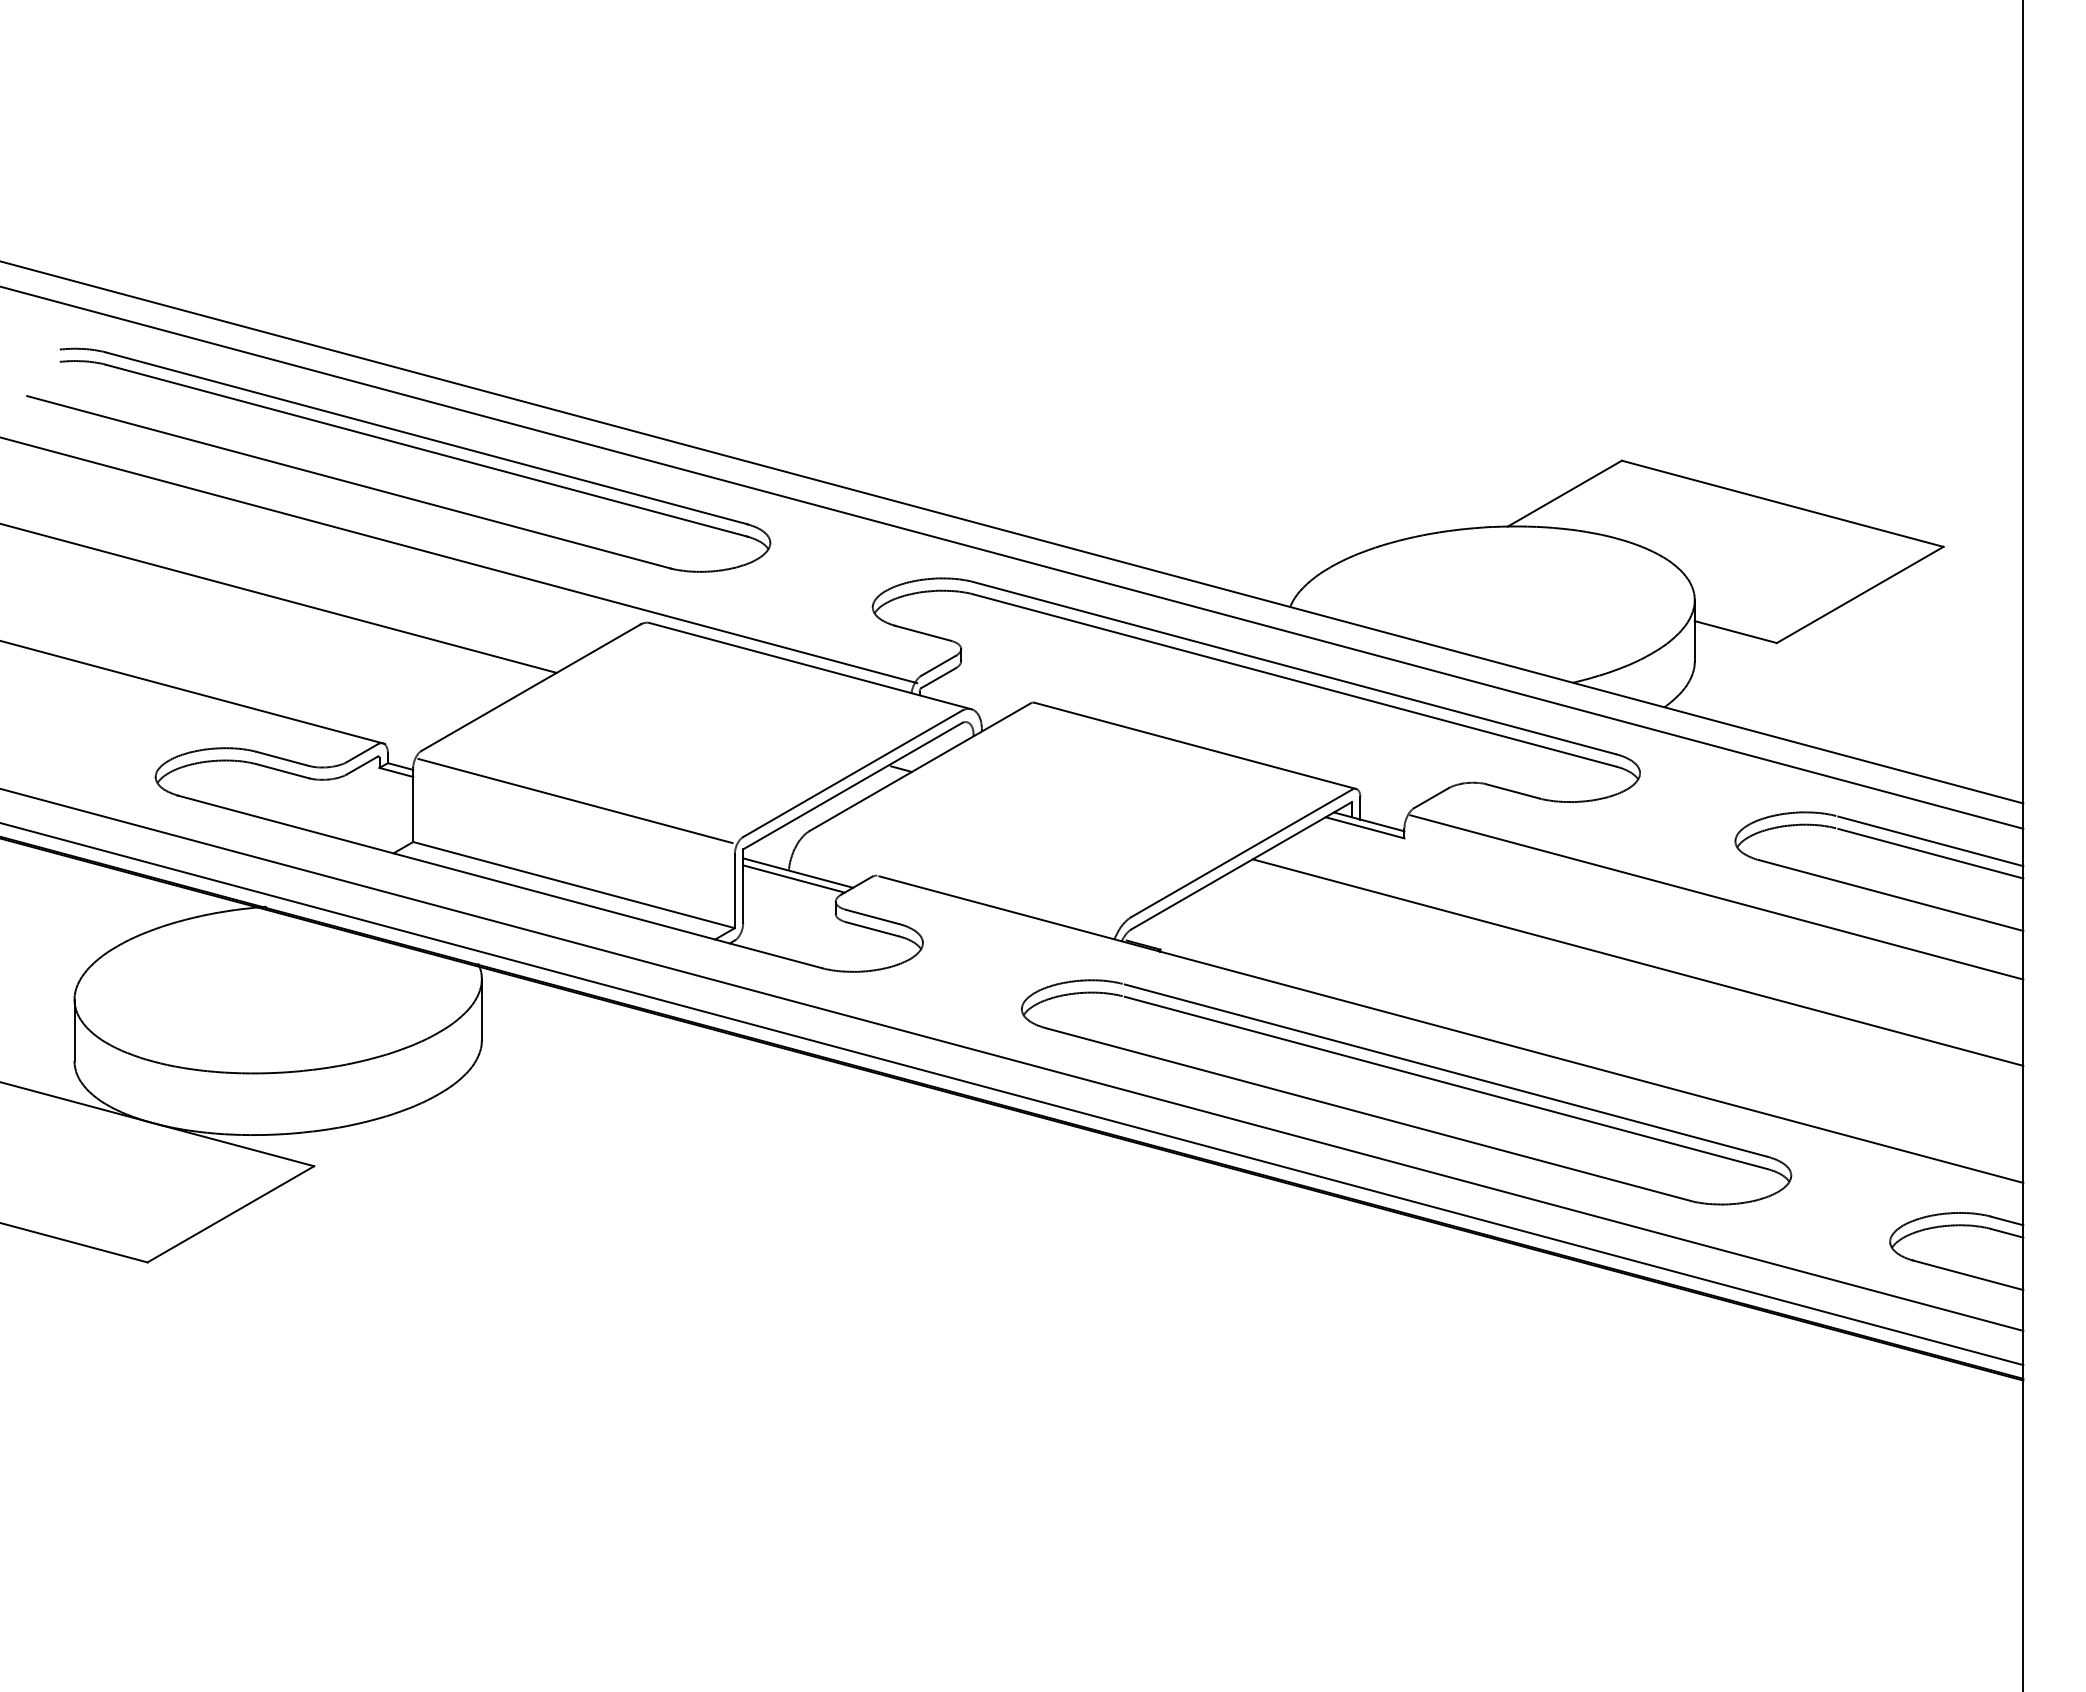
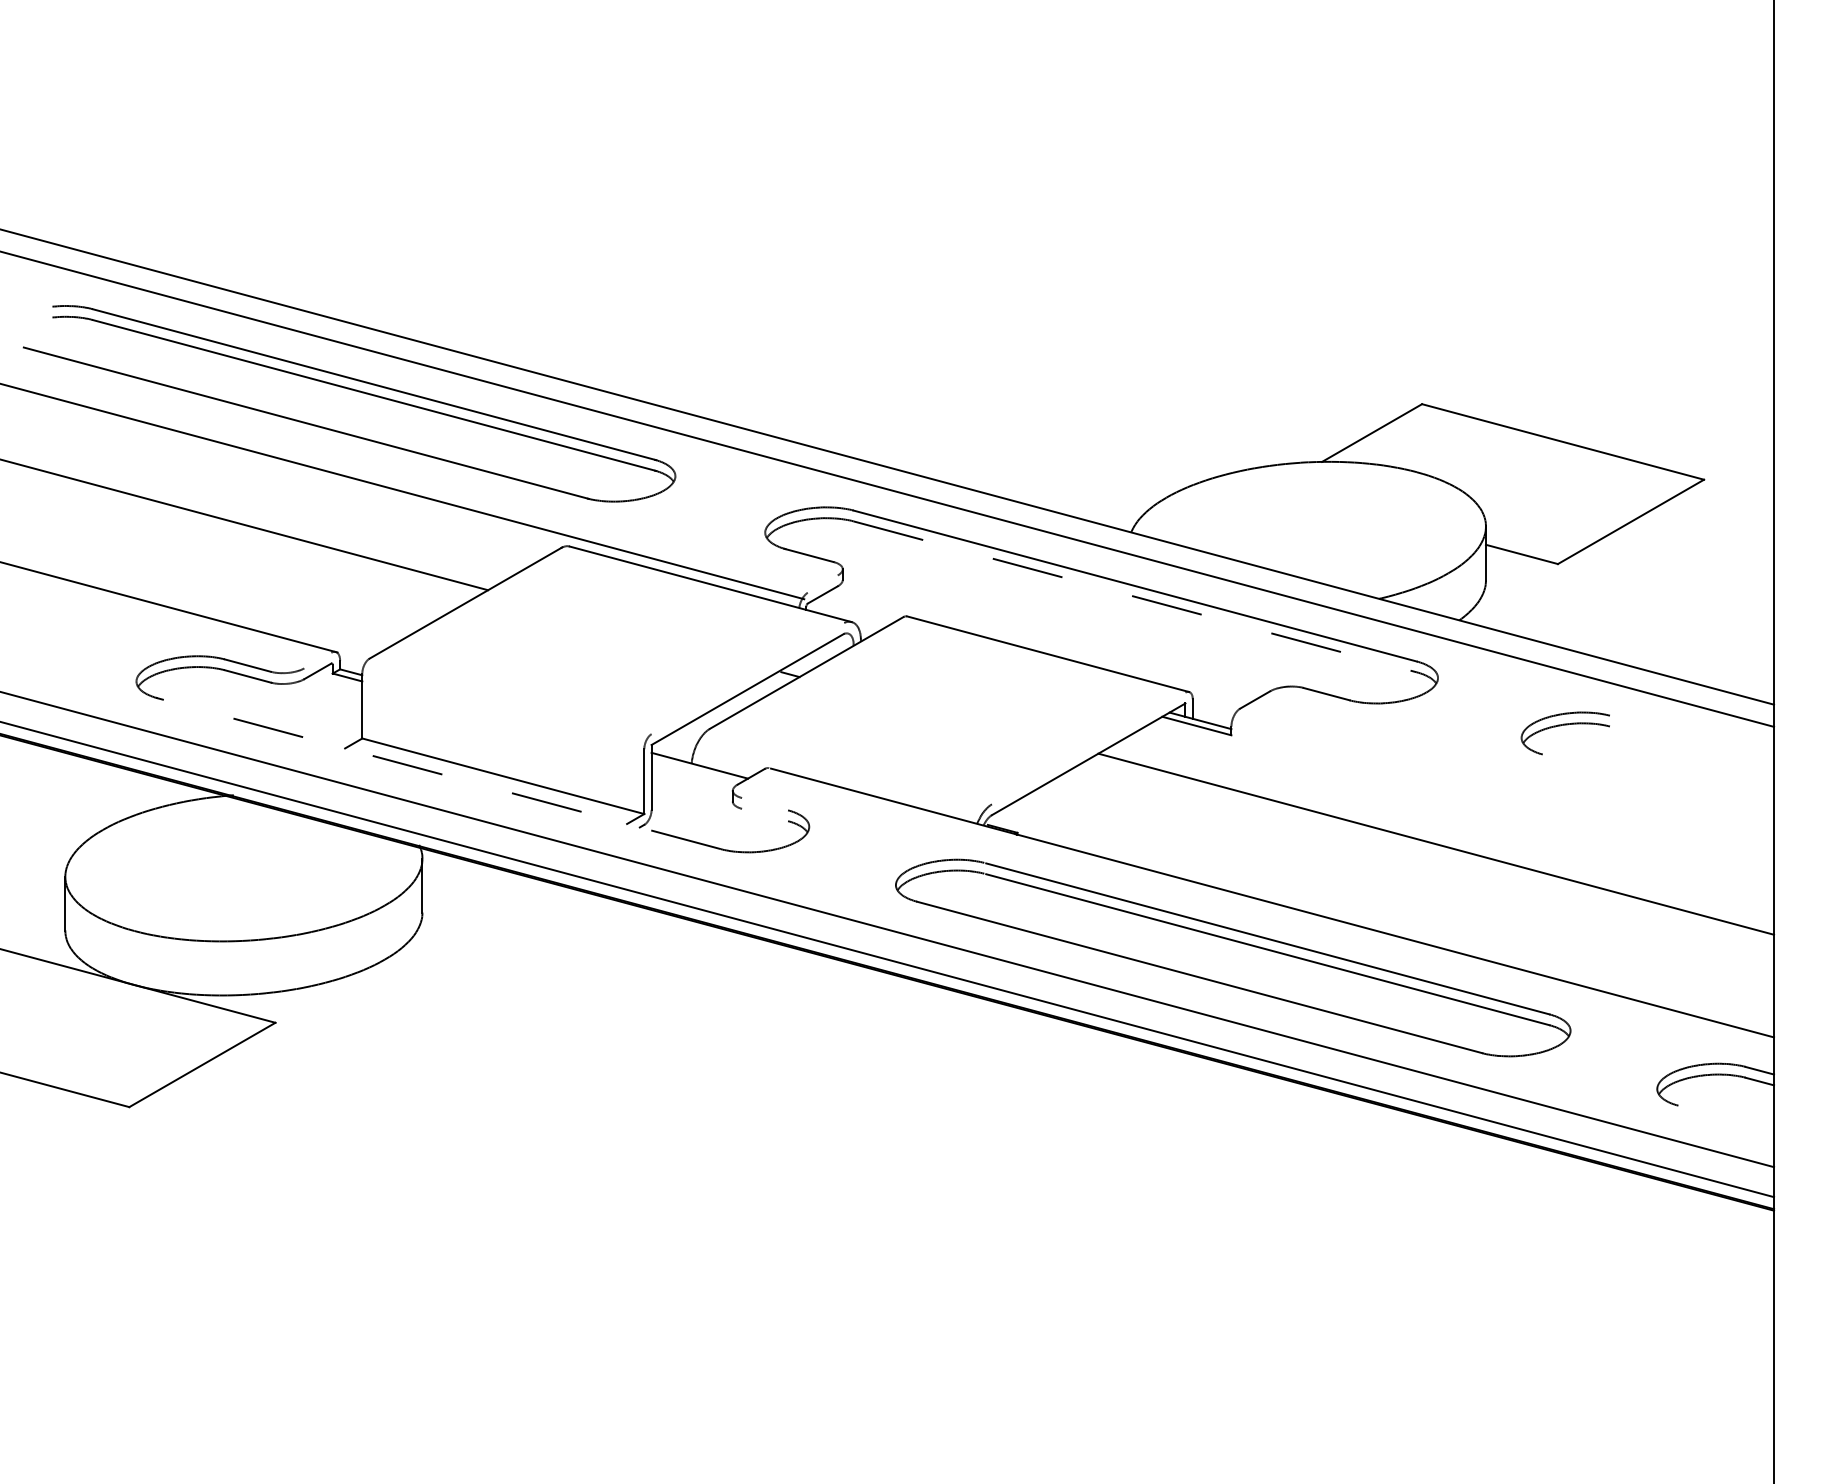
line: (938, 665) -> (822, 583), removed
line: (1294, 680) -> (1135, 596), solid -> dashed
line: (362, 753) -> (317, 660), removed
line: (852, 773) -> (747, 678), removed
line: (575, 800) -> (504, 702), removed
line: (1930, 841) -> (1692, 738), removed
line: (1241, 853) -> (1088, 748), removed
line: (1930, 853) -> (1692, 748), removed
line: (793, 878) -> (695, 770), removed
line: (499, 881) -> (437, 773), solid -> dashed
line: (1891, 895) -> (1658, 785), removed
line: (1716, 897) -> (1505, 787), removed
line: (872, 916) -> (765, 803), removed
line: (872, 929) -> (765, 815), removed
line: (1967, 1275) -> (1725, 1118), removed

